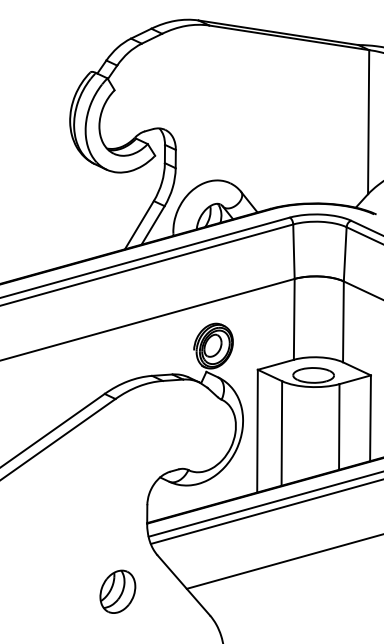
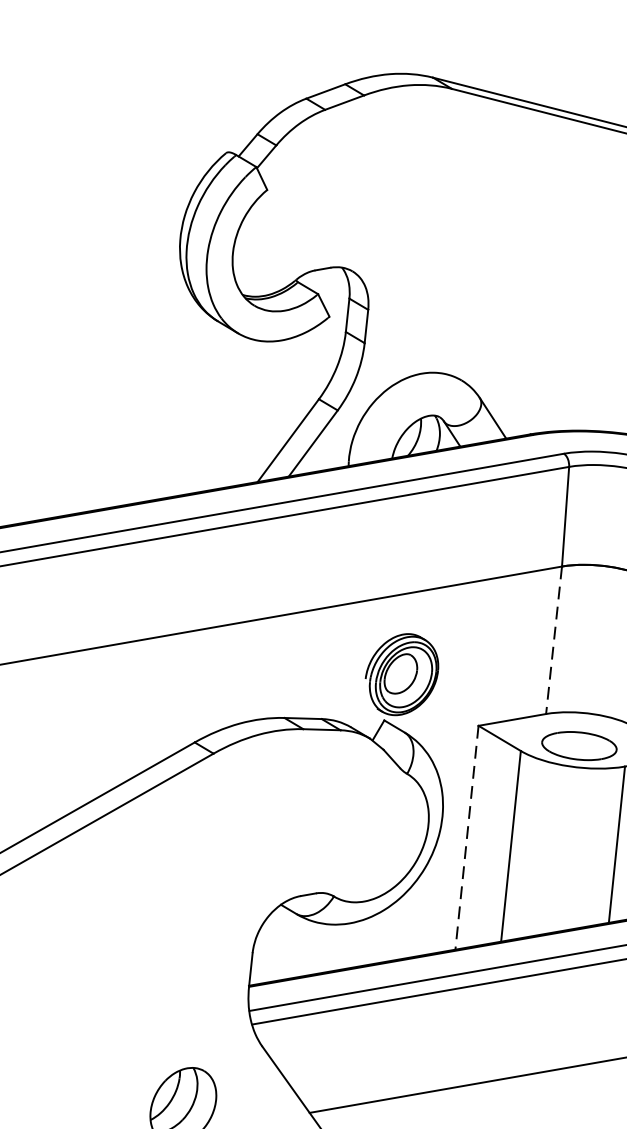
line: (294, 319) -> (554, 640), solid -> dashed
line: (257, 431) -> (466, 838), solid -> dashed

